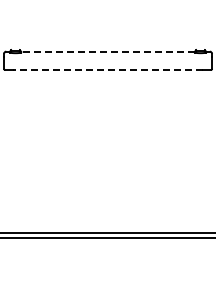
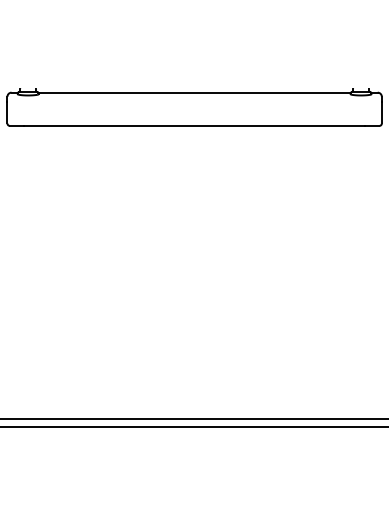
line: (108, 51) -> (195, 92), dashed -> solid
line: (108, 70) -> (195, 126), dashed -> solid

